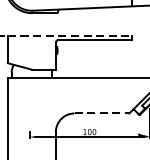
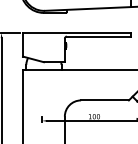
line: (69, 35) -> (76, 32), dashed -> solid
line: (101, 113) -> (104, 100), dashed -> solid

